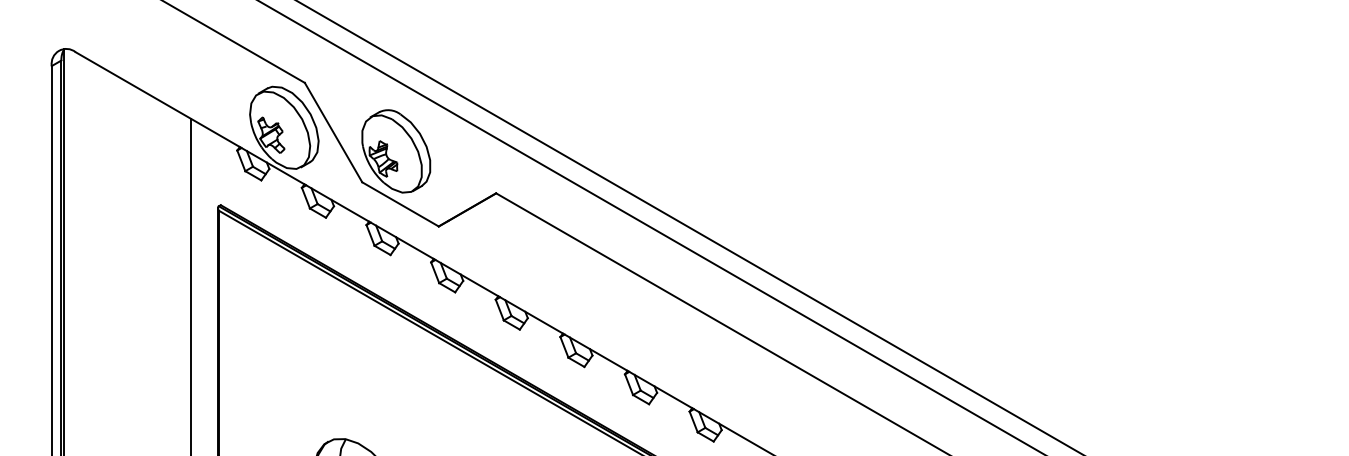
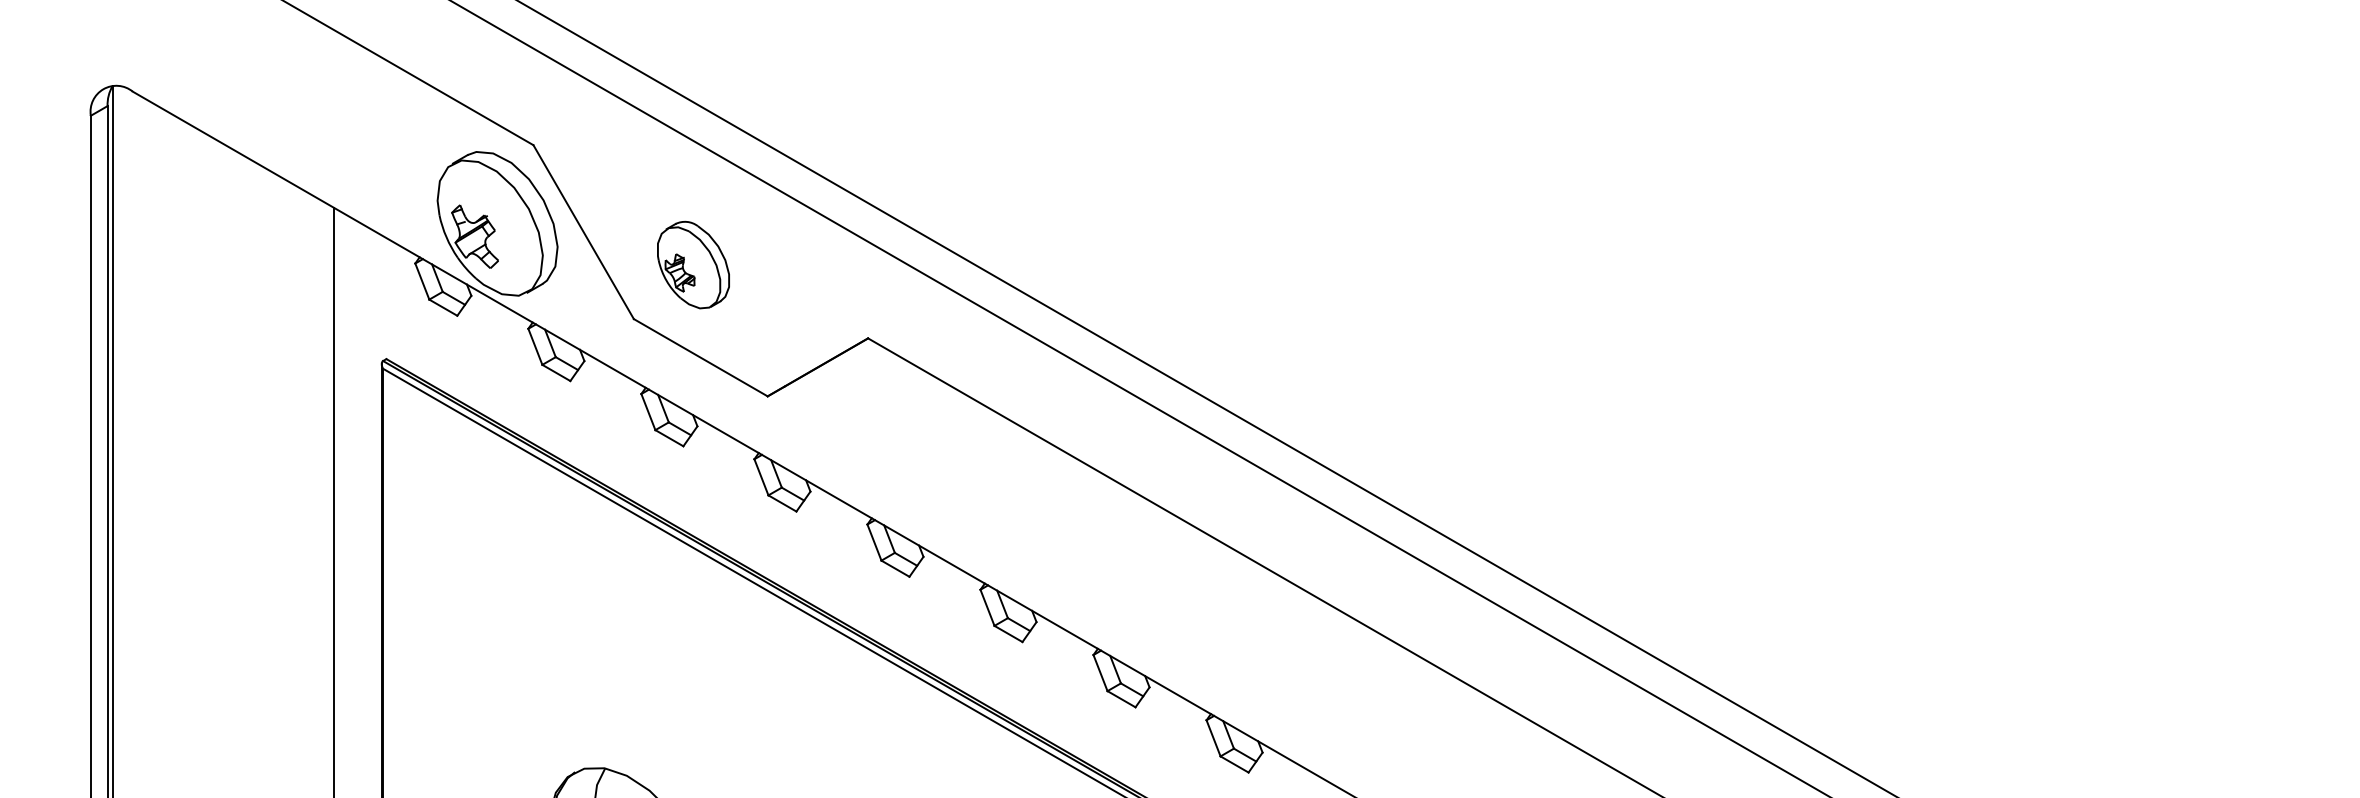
part: (396, 151) -> (693, 265), size x0.6

